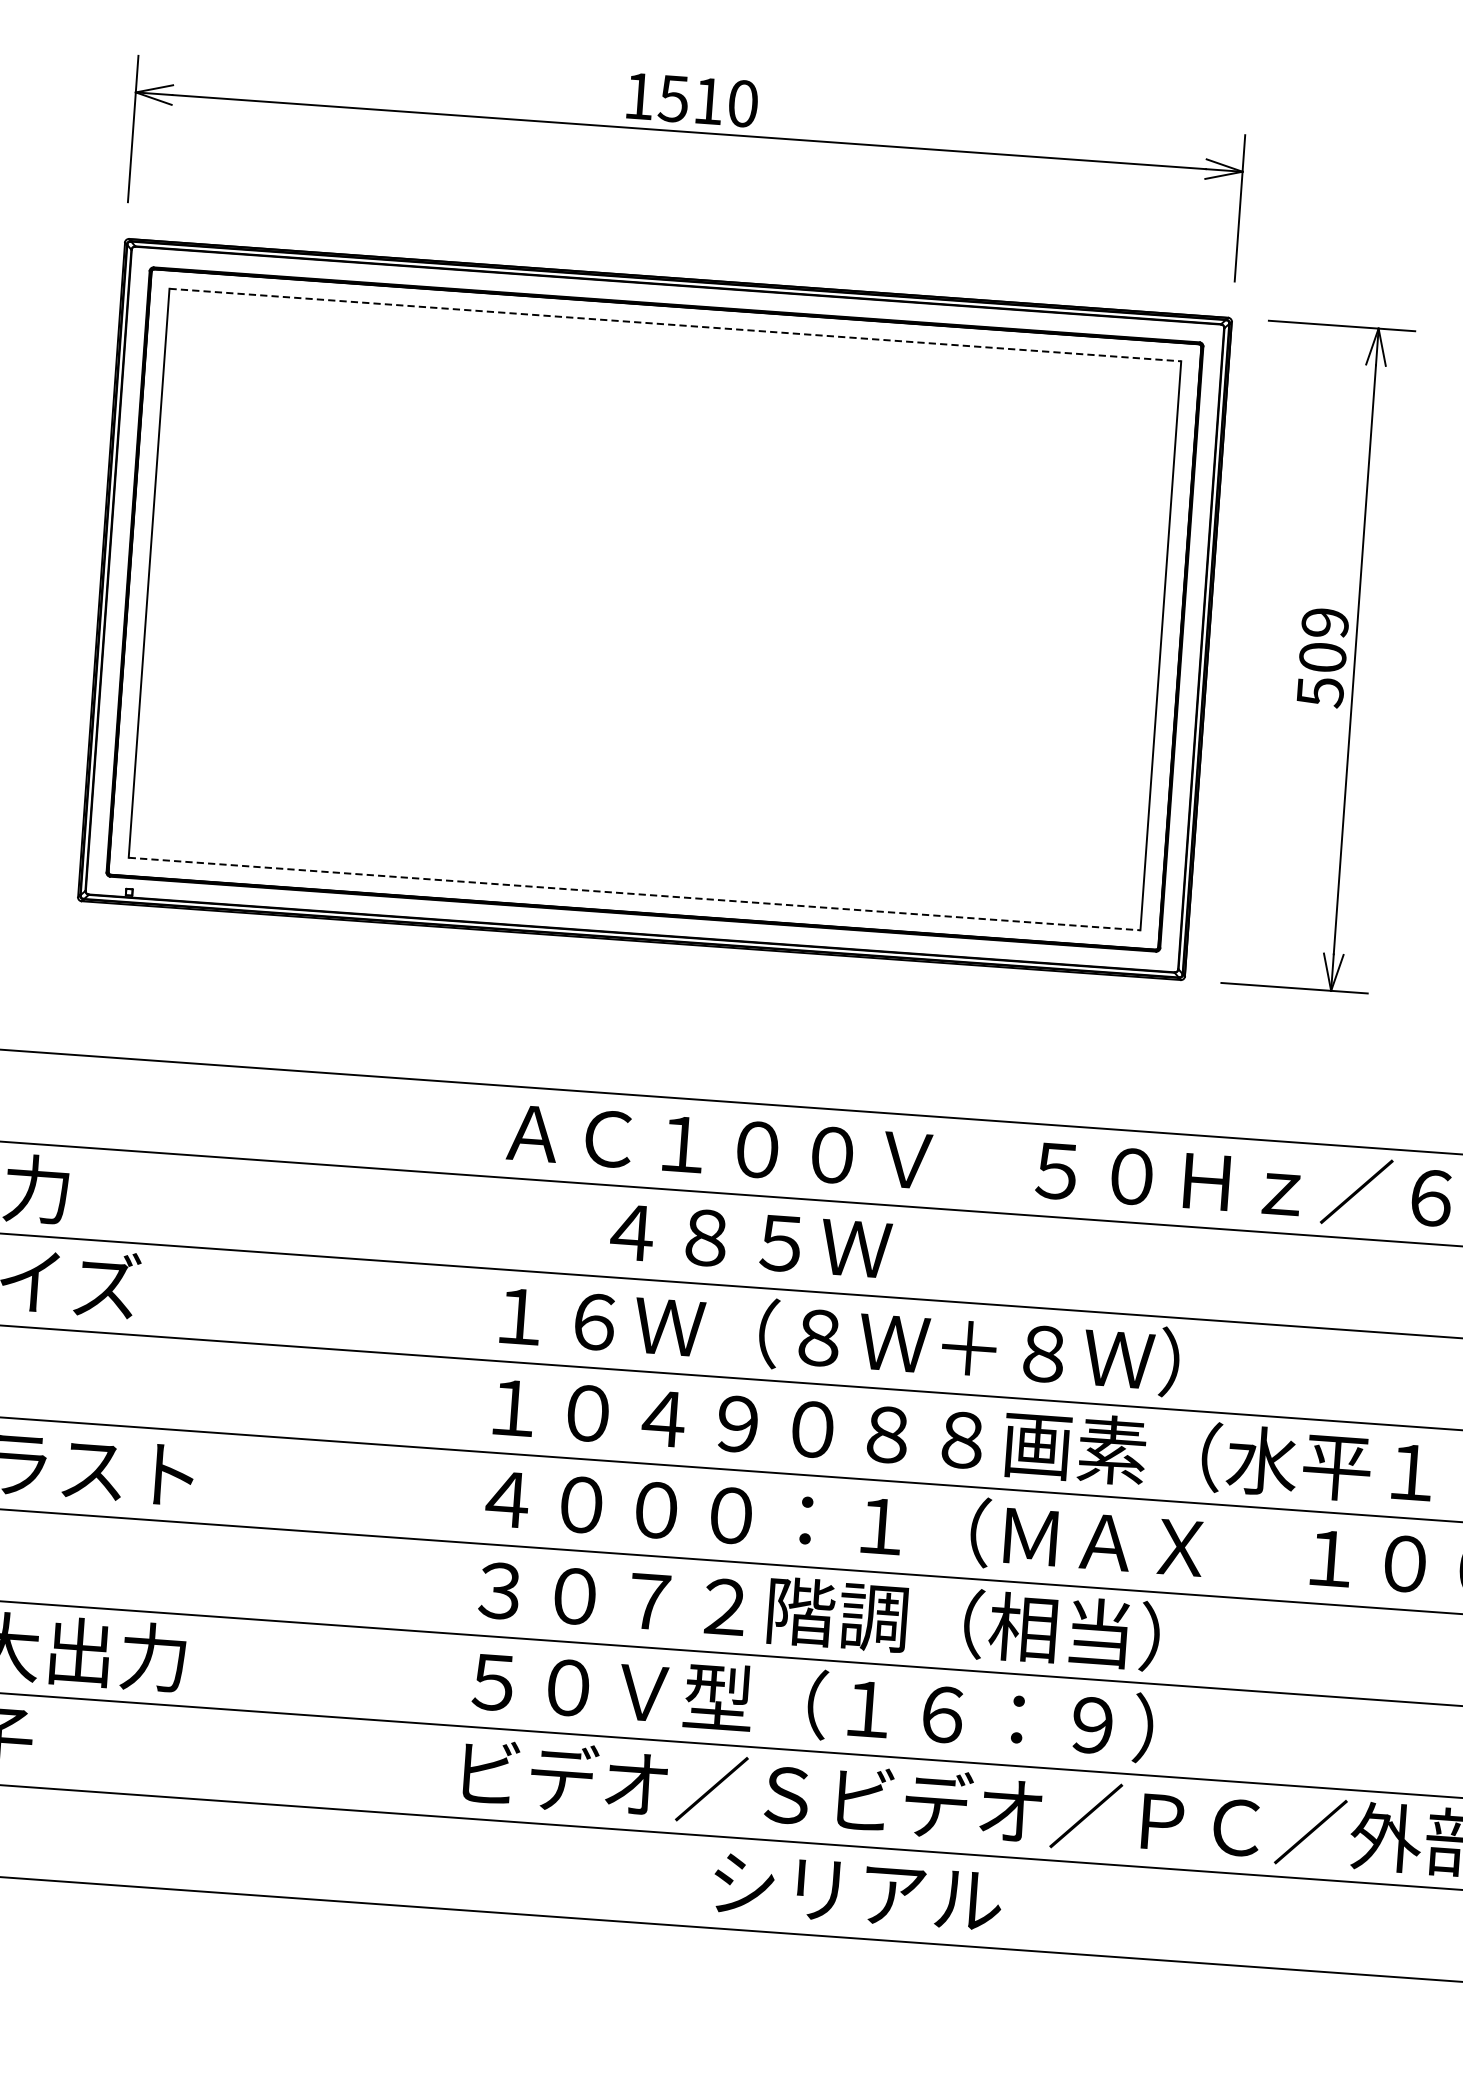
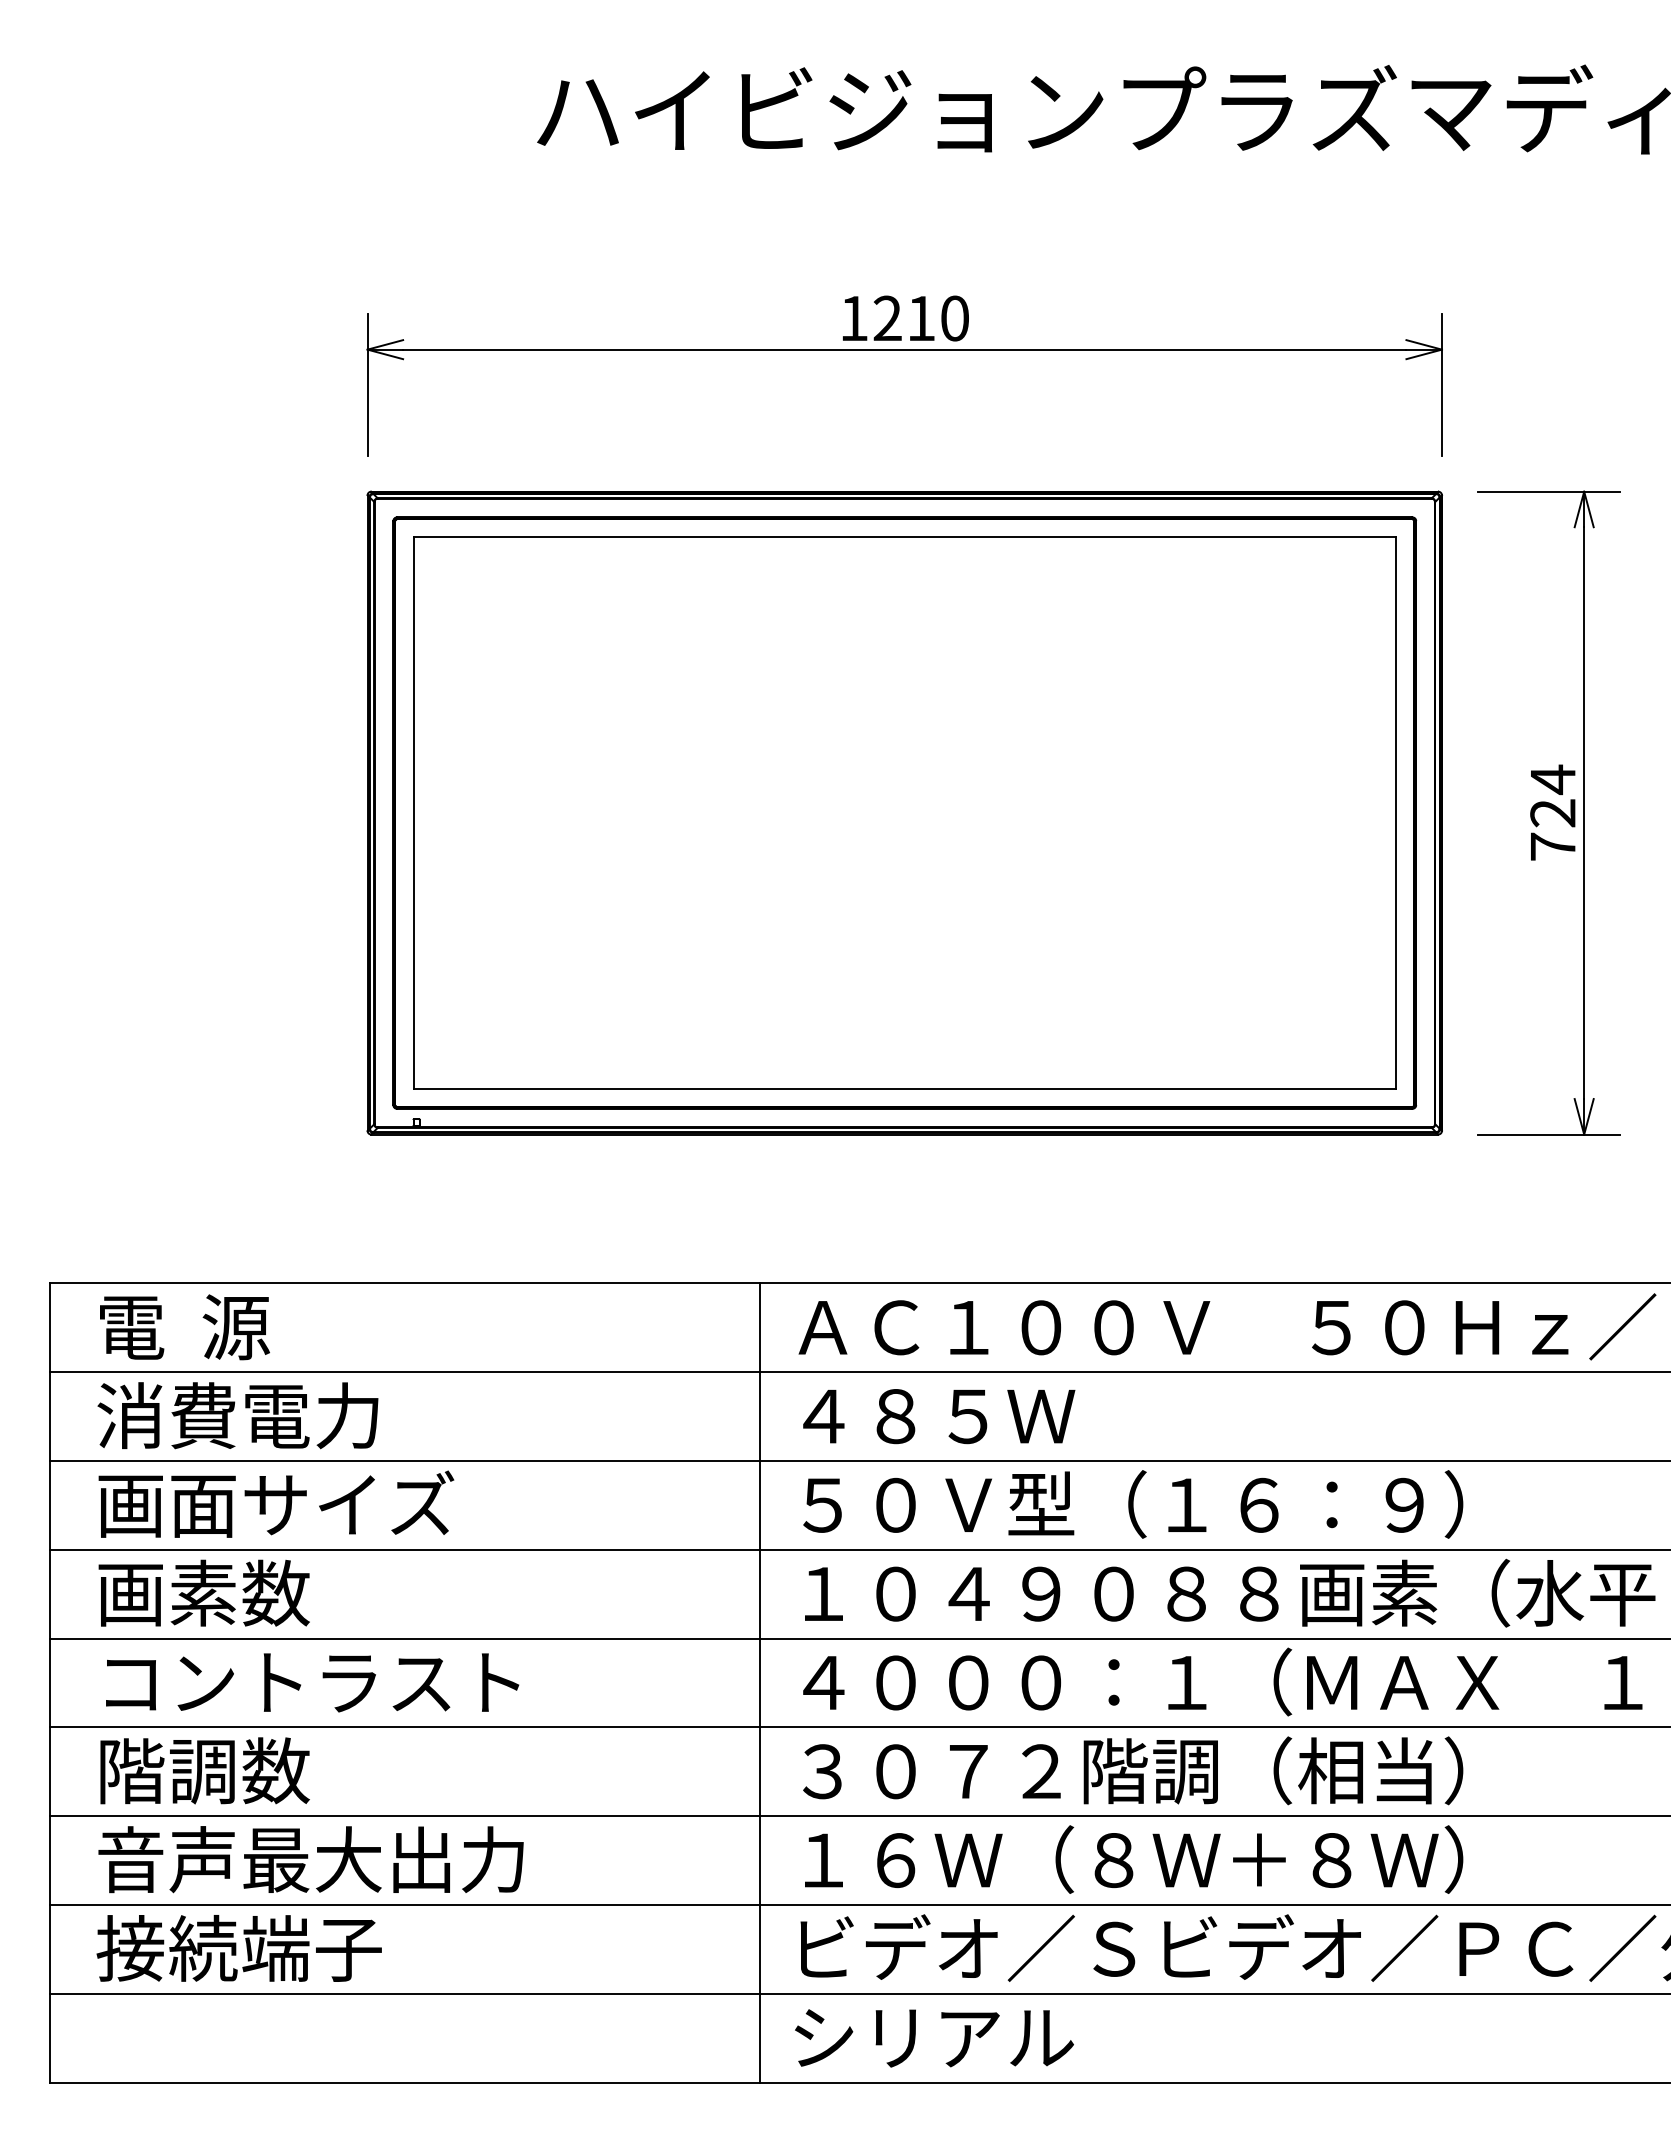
text: (673, 98) -> (887, 318), 1510 -> 1210
line: (676, 324) -> (905, 536), dashed -> solid
text: (1323, 656) -> (1553, 812), 509 -> 724
line: (635, 894) -> (905, 1089), dashed -> solid
text: (751, 1241) -> (939, 1416), moved
text: (826, 1337) -> (1120, 1504), １６Ｗ（８Ｗ＋８Ｗ） -> ５０Ｖ型（１６：９）
line: (442, 1494) -> (760, 1682), added
text: (799, 1703) -> (1120, 1859), ５０Ｖ型（１６：９） -> １６Ｗ（８Ｗ＋８Ｗ）
text: (857, 1892) -> (934, 2038), moved

